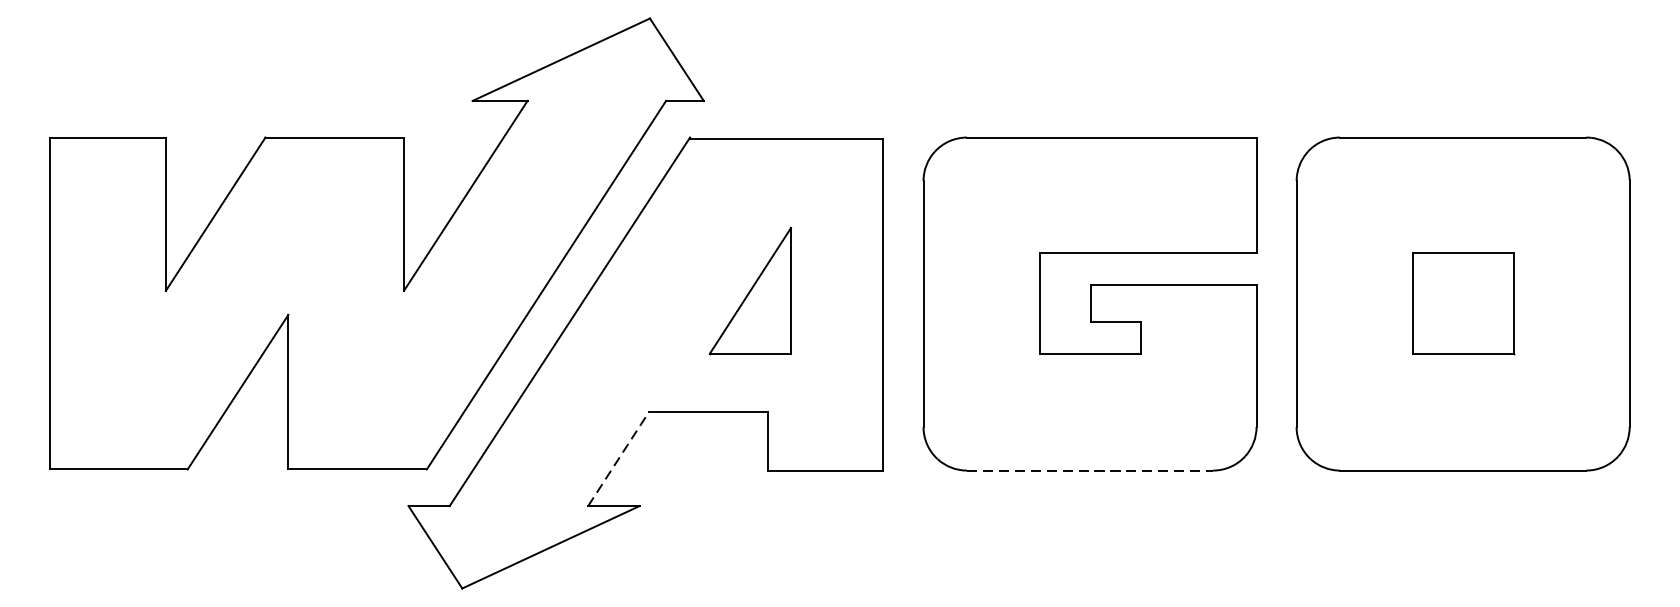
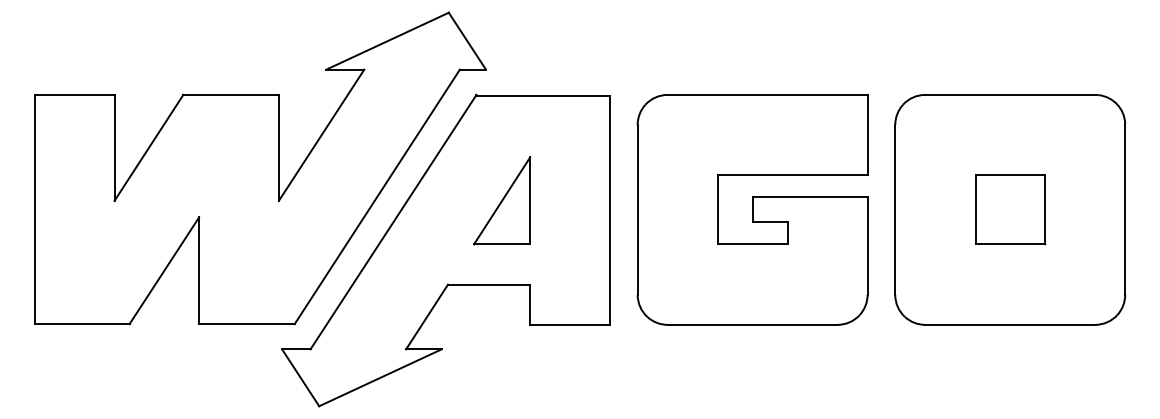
part: (750, 290) -> (502, 200), moved
line: (619, 458) -> (427, 316), dashed -> solid
line: (1089, 470) -> (752, 324), dashed -> solid

